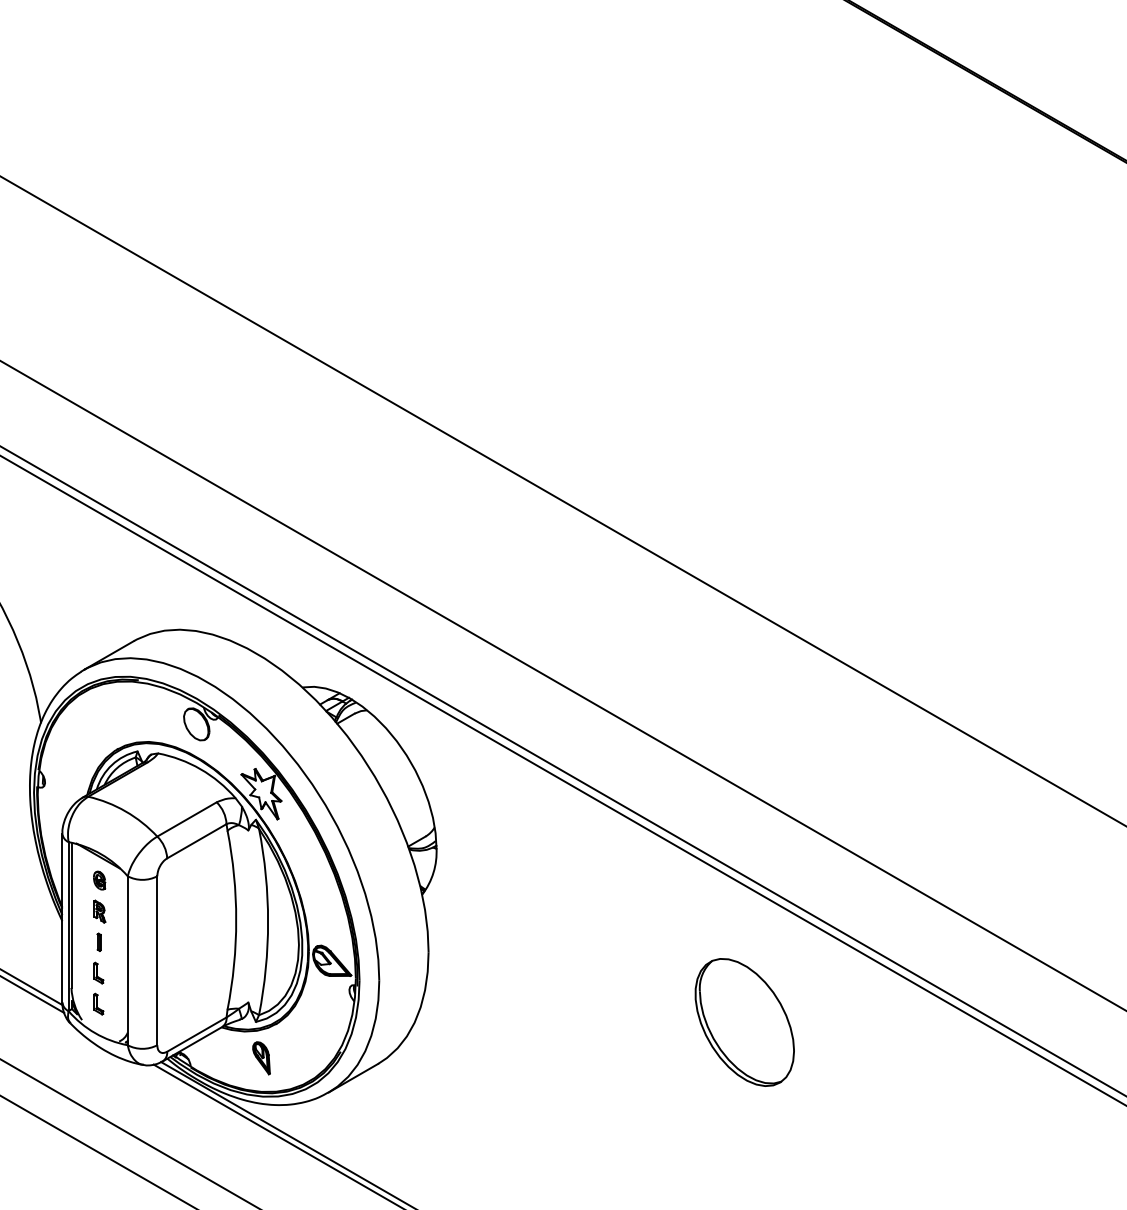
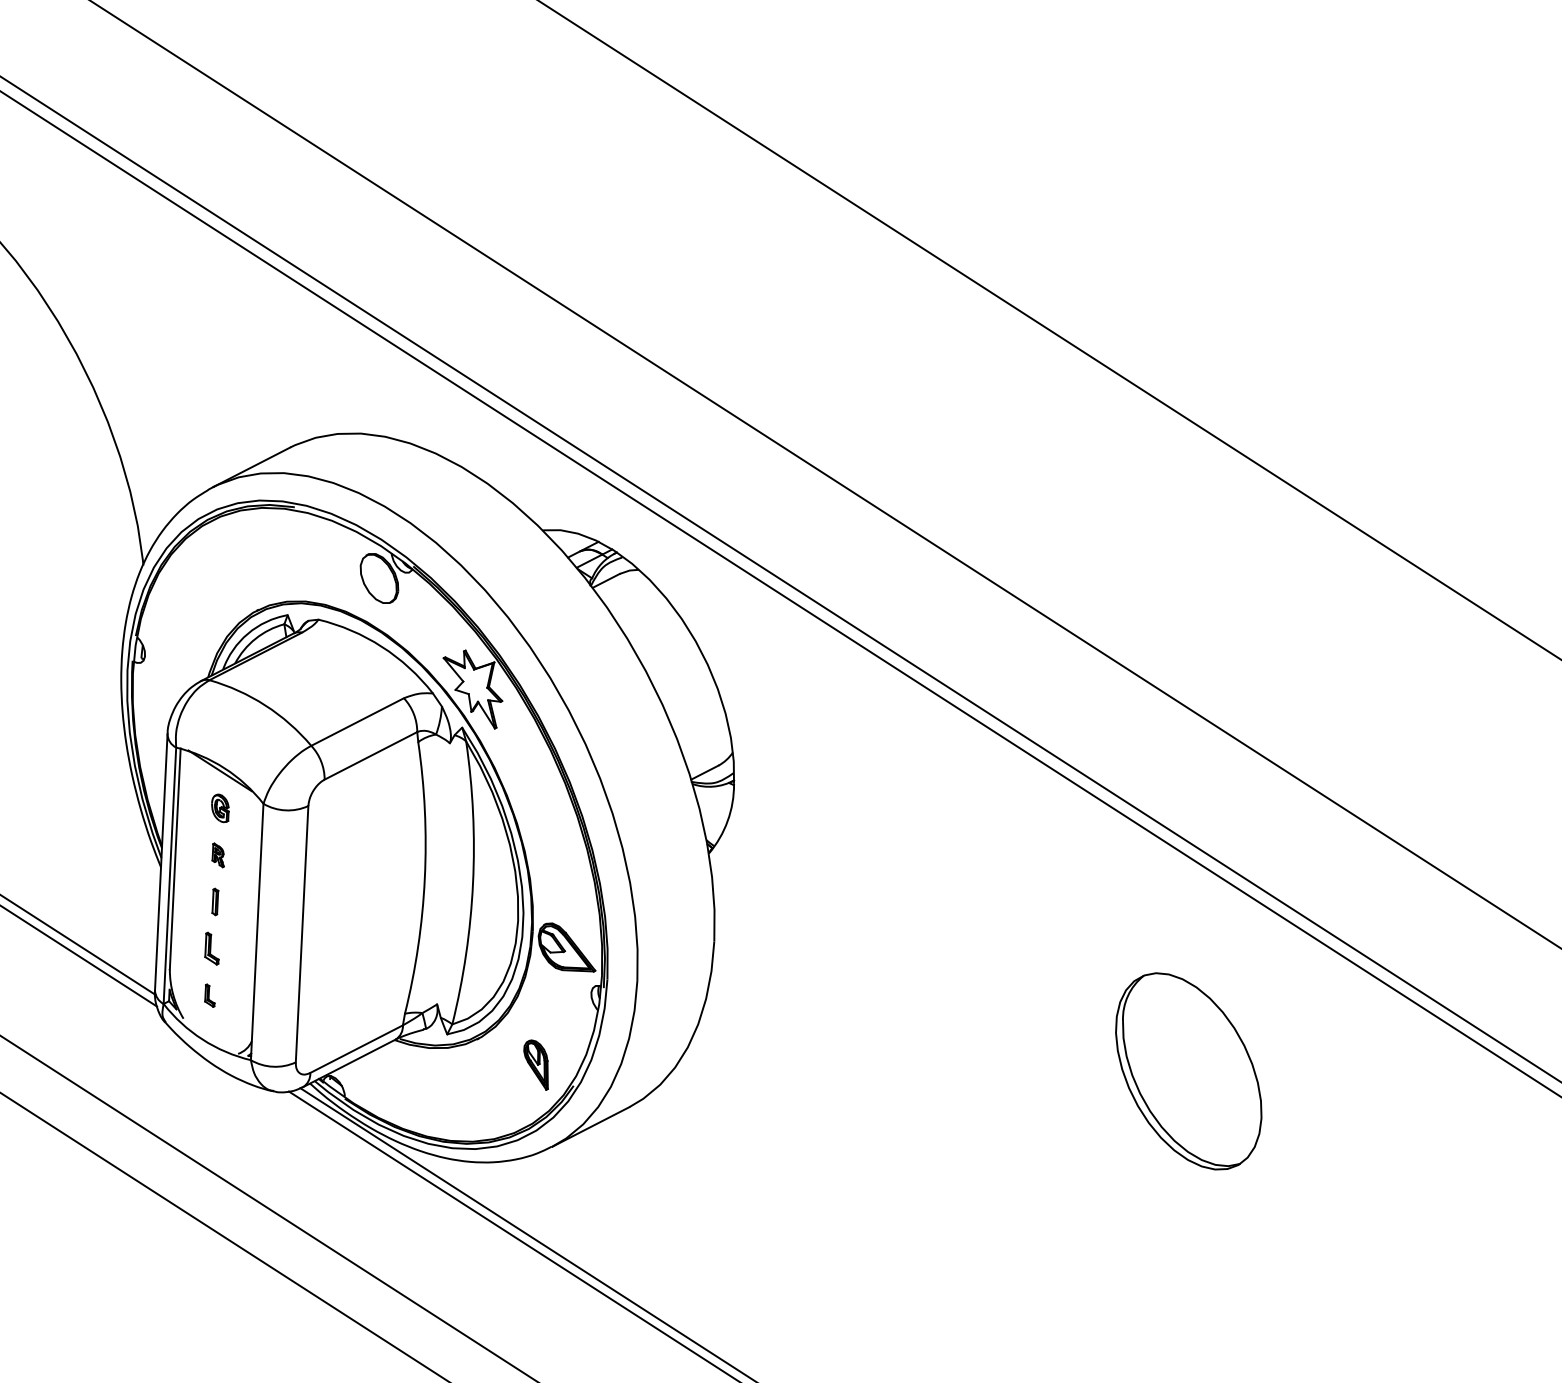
part: (99, 911) -> (218, 855), size x0.7
part: (98, 1003) -> (209, 994), size x0.7
part: (261, 1058) -> (536, 1065), moved

